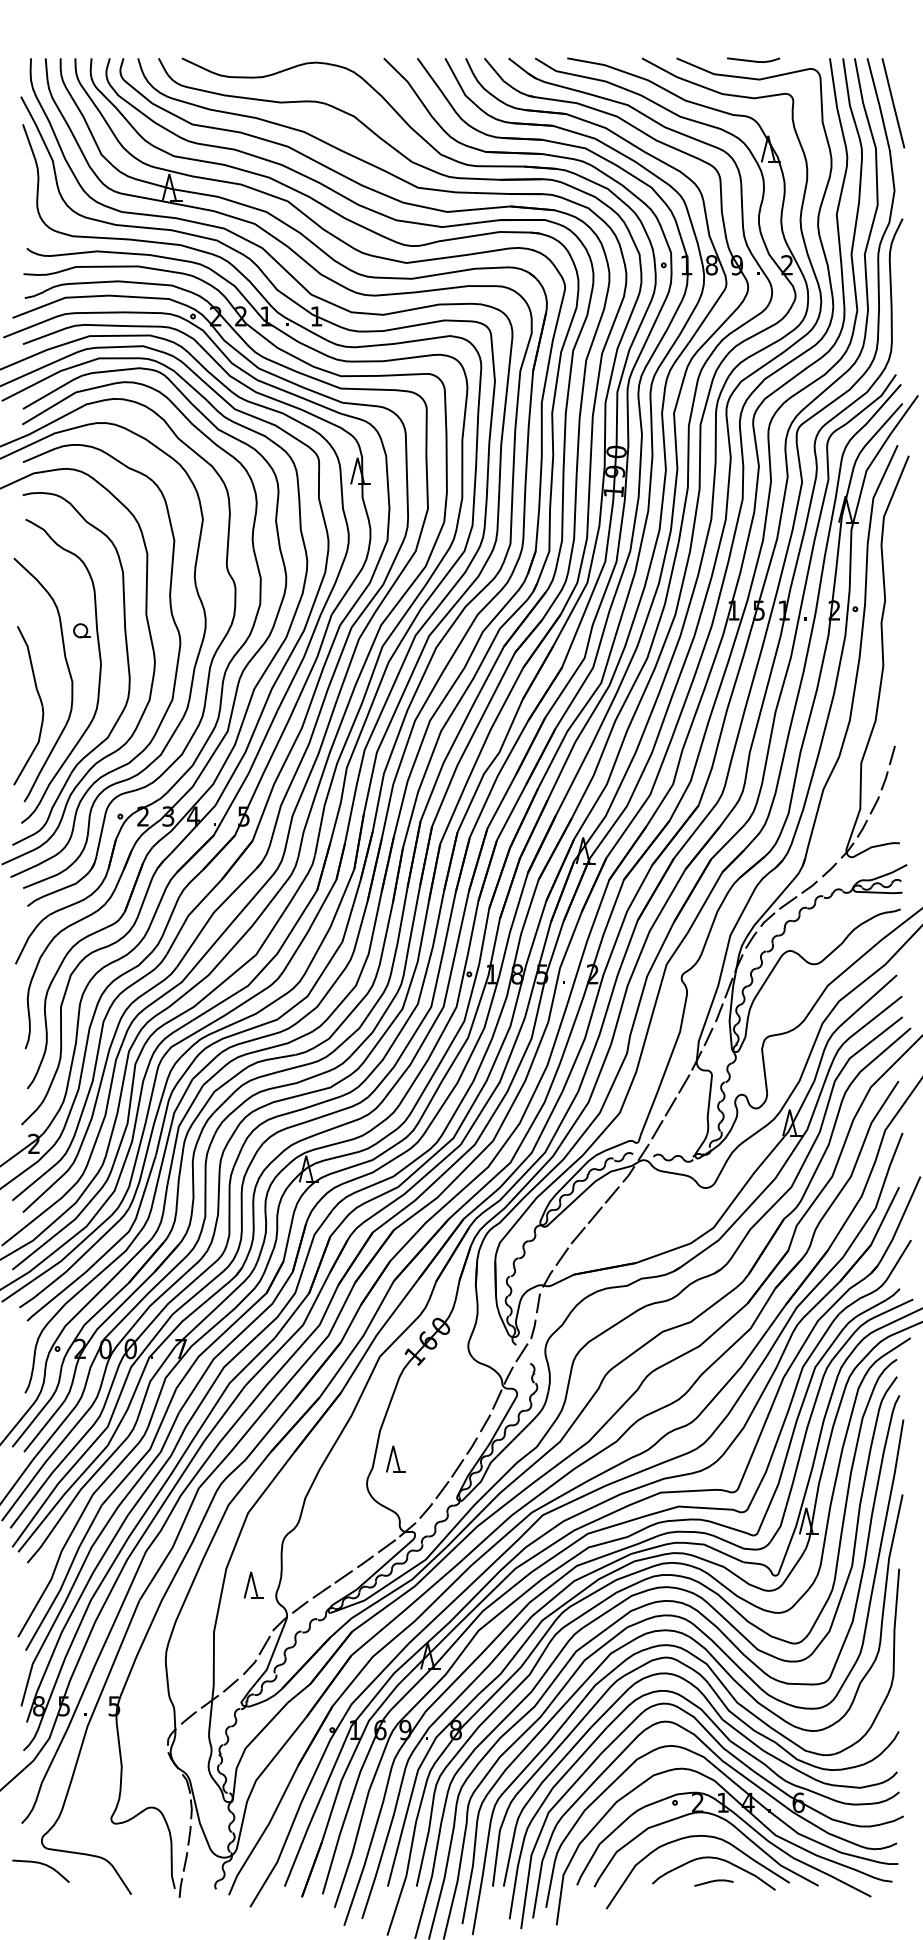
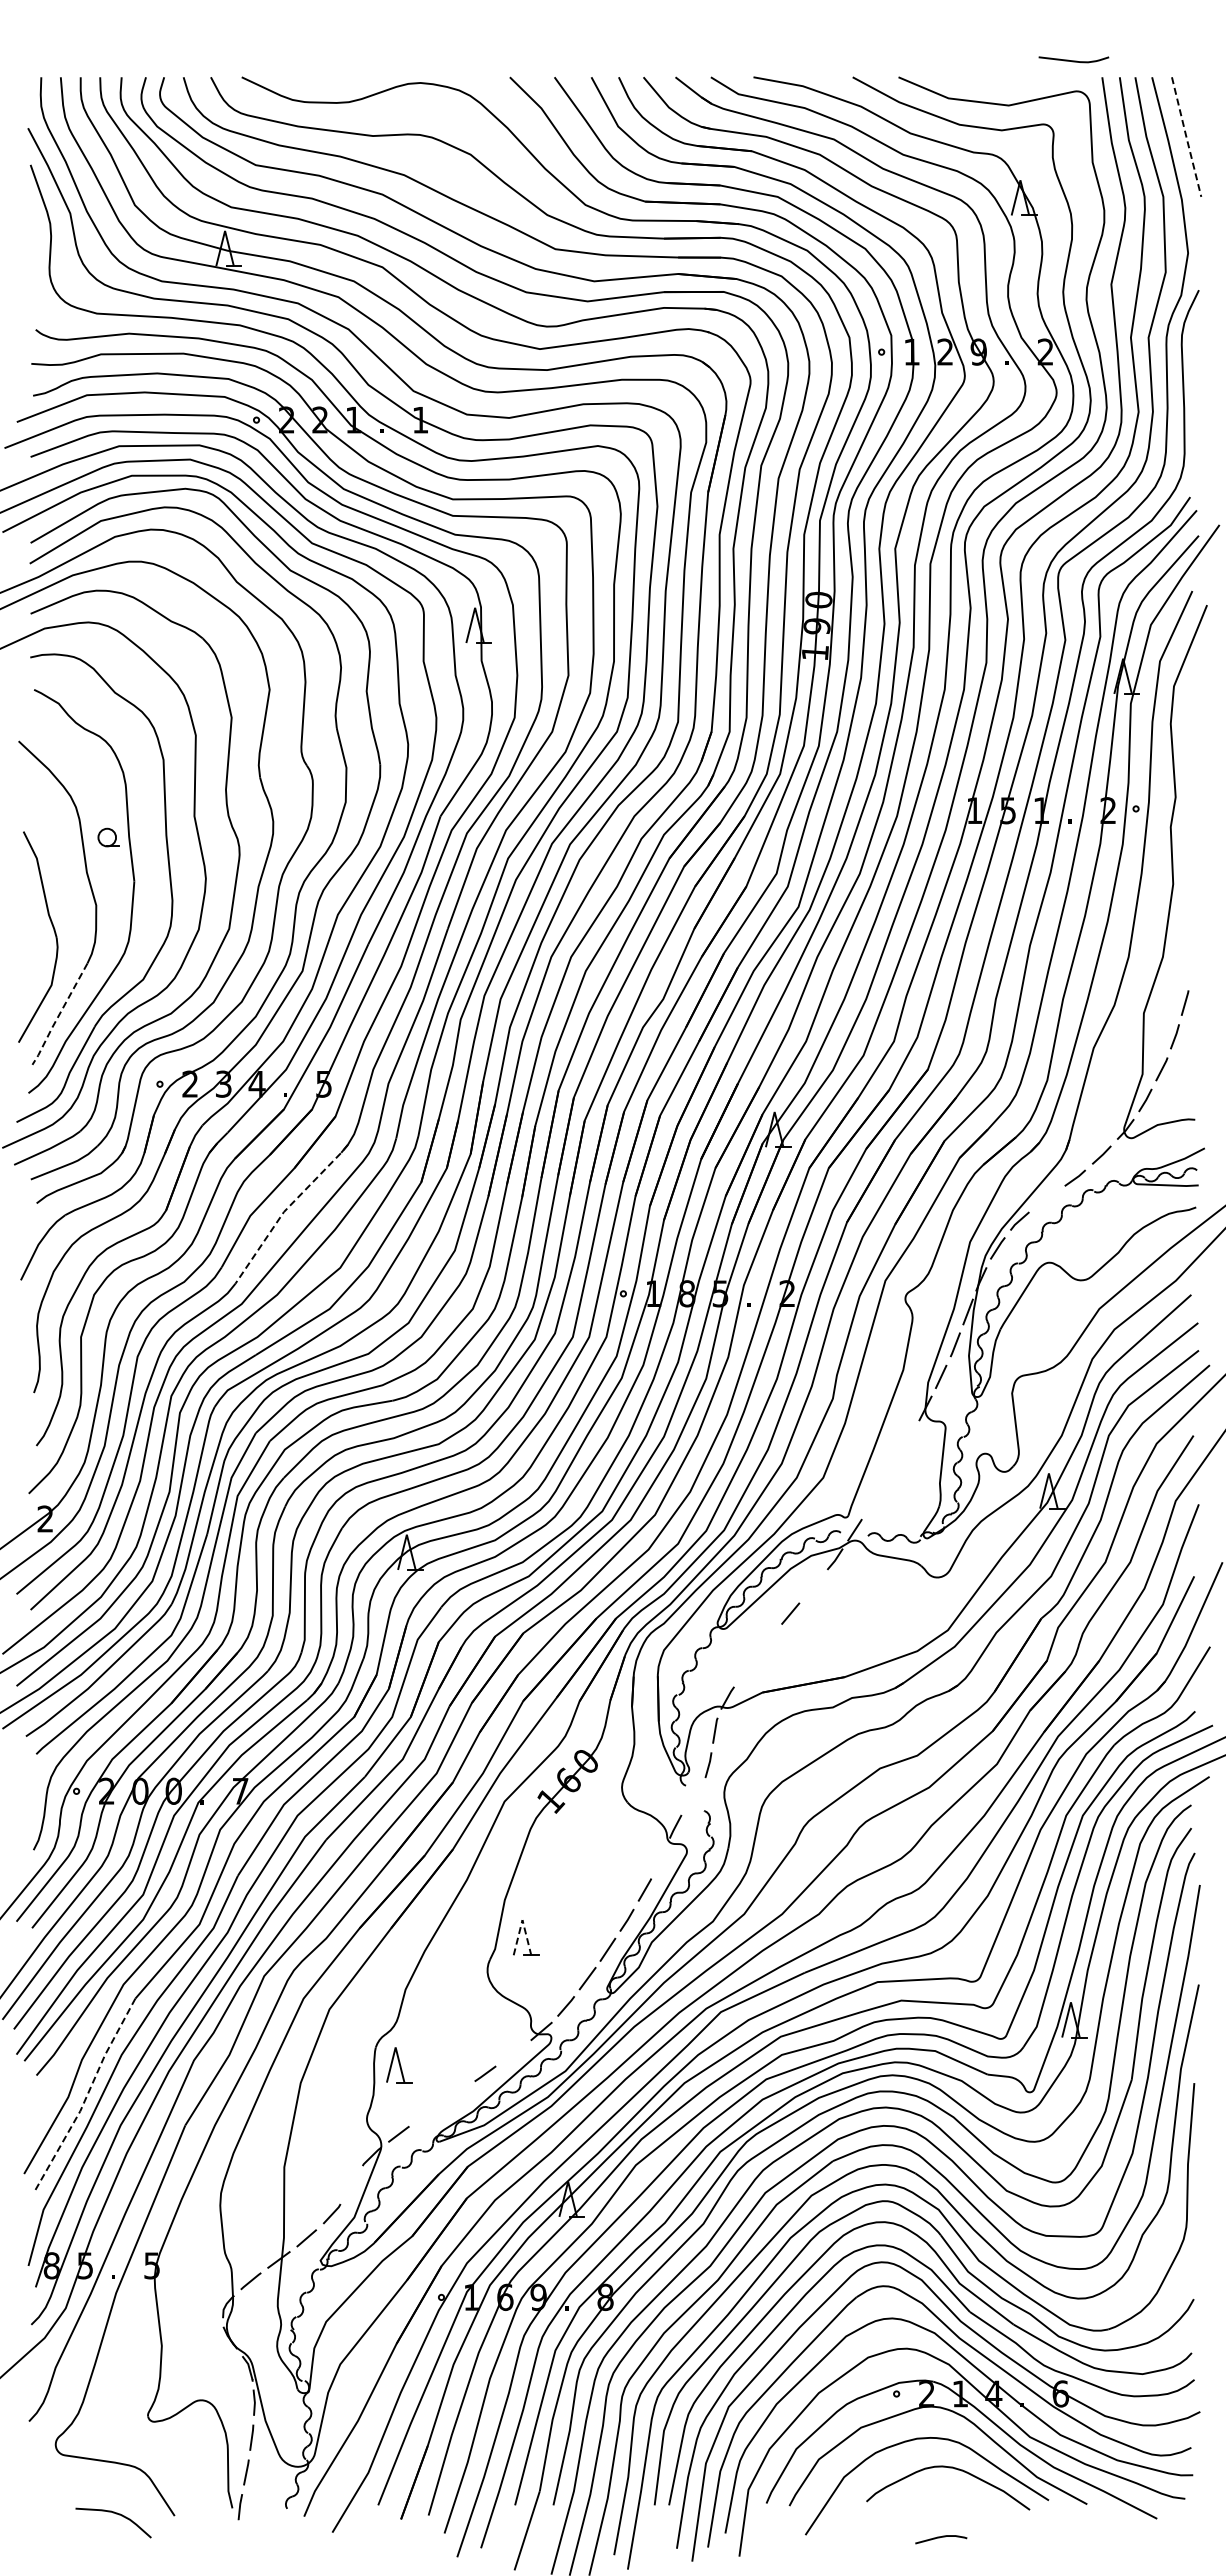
curve: (753, 60) -> (1073, 60), moved
line: (893, 103) -> (1186, 137), solid -> dashed
text: (711, 264) -> (945, 351), 8 -> 2
line: (44, 764) -> (59, 1015), solid -> dashed
line: (787, 902) -> (1046, 1198), removed
line: (215, 910) -> (286, 1209), solid -> dashed
line: (684, 1084) -> (908, 1439), removed
line: (670, 1106) -> (890, 1469), removed
line: (656, 1129) -> (872, 1499), removed
line: (611, 1194) -> (812, 1586), removed
line: (577, 1235) -> (767, 1640), removed
line: (562, 1256) -> (746, 1668), removed
line: (522, 1352) -> (693, 1796), removed
line: (497, 1399) -> (660, 1858), removed
line: (393, 1446) -> (522, 1920), solid -> dashed
line: (386, 1546) -> (513, 2053), removed
line: (343, 1576) -> (456, 2093), removed
line: (65, 1578) -> (86, 2096), solid -> dashed
part: (254, 1585) -> (399, 2065), moved
line: (321, 1591) -> (427, 2113), removed
line: (264, 1645) -> (351, 2184), removed
curve: (43, 1864) -> (116, 2514), moved
curve: (714, 1881) -> (941, 2537), moved

